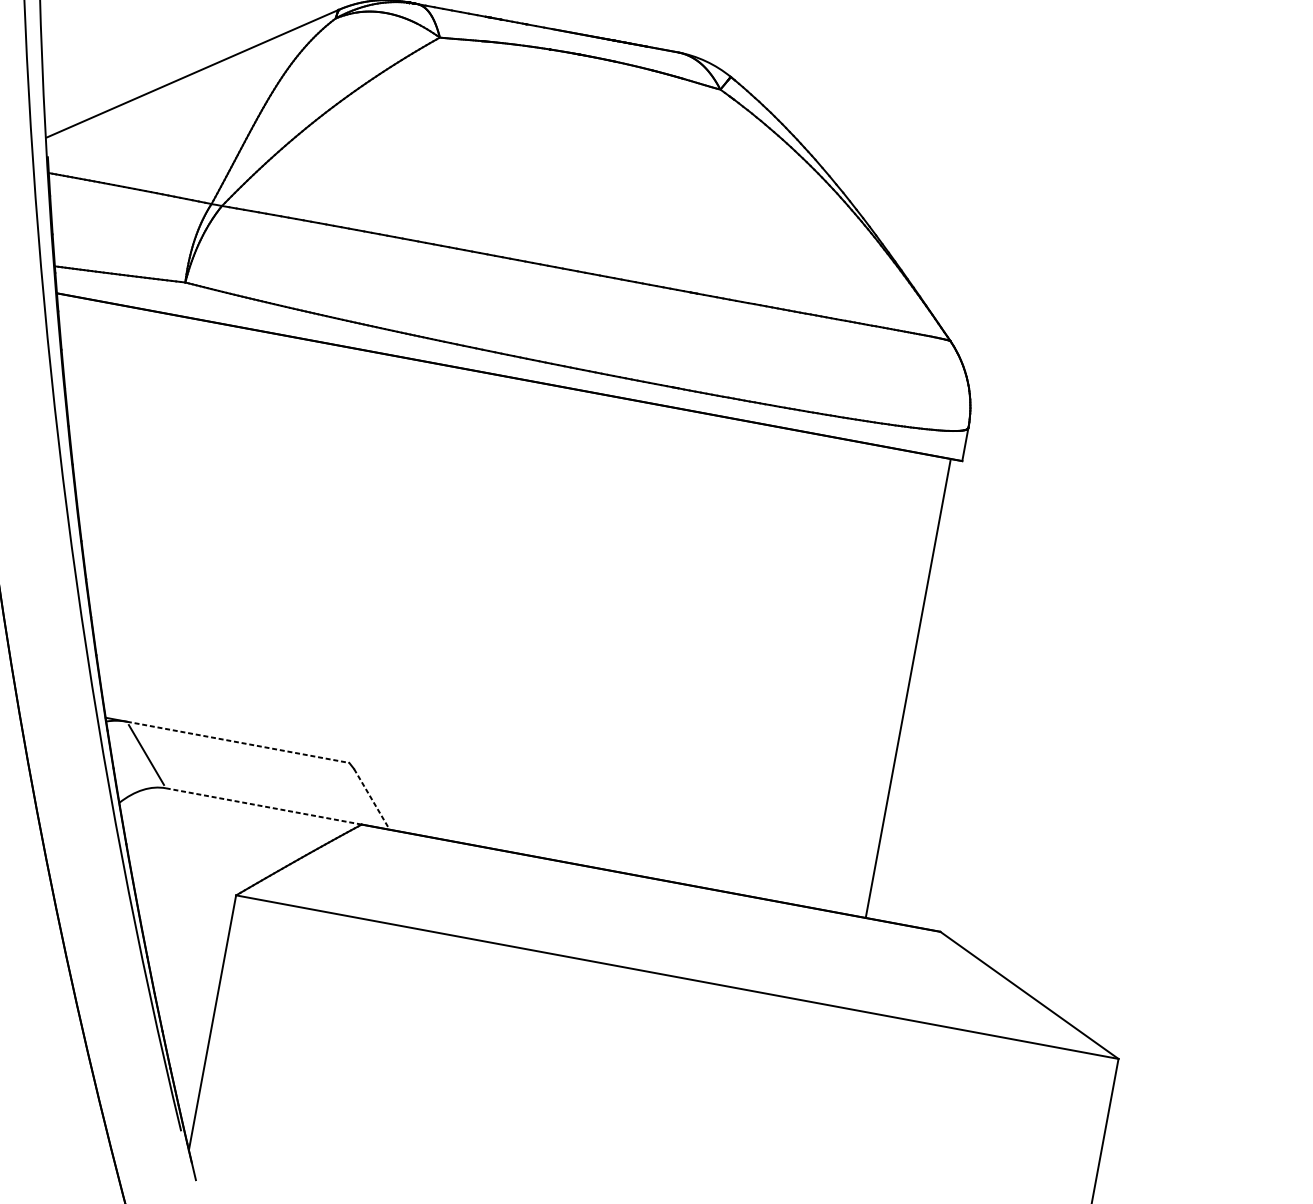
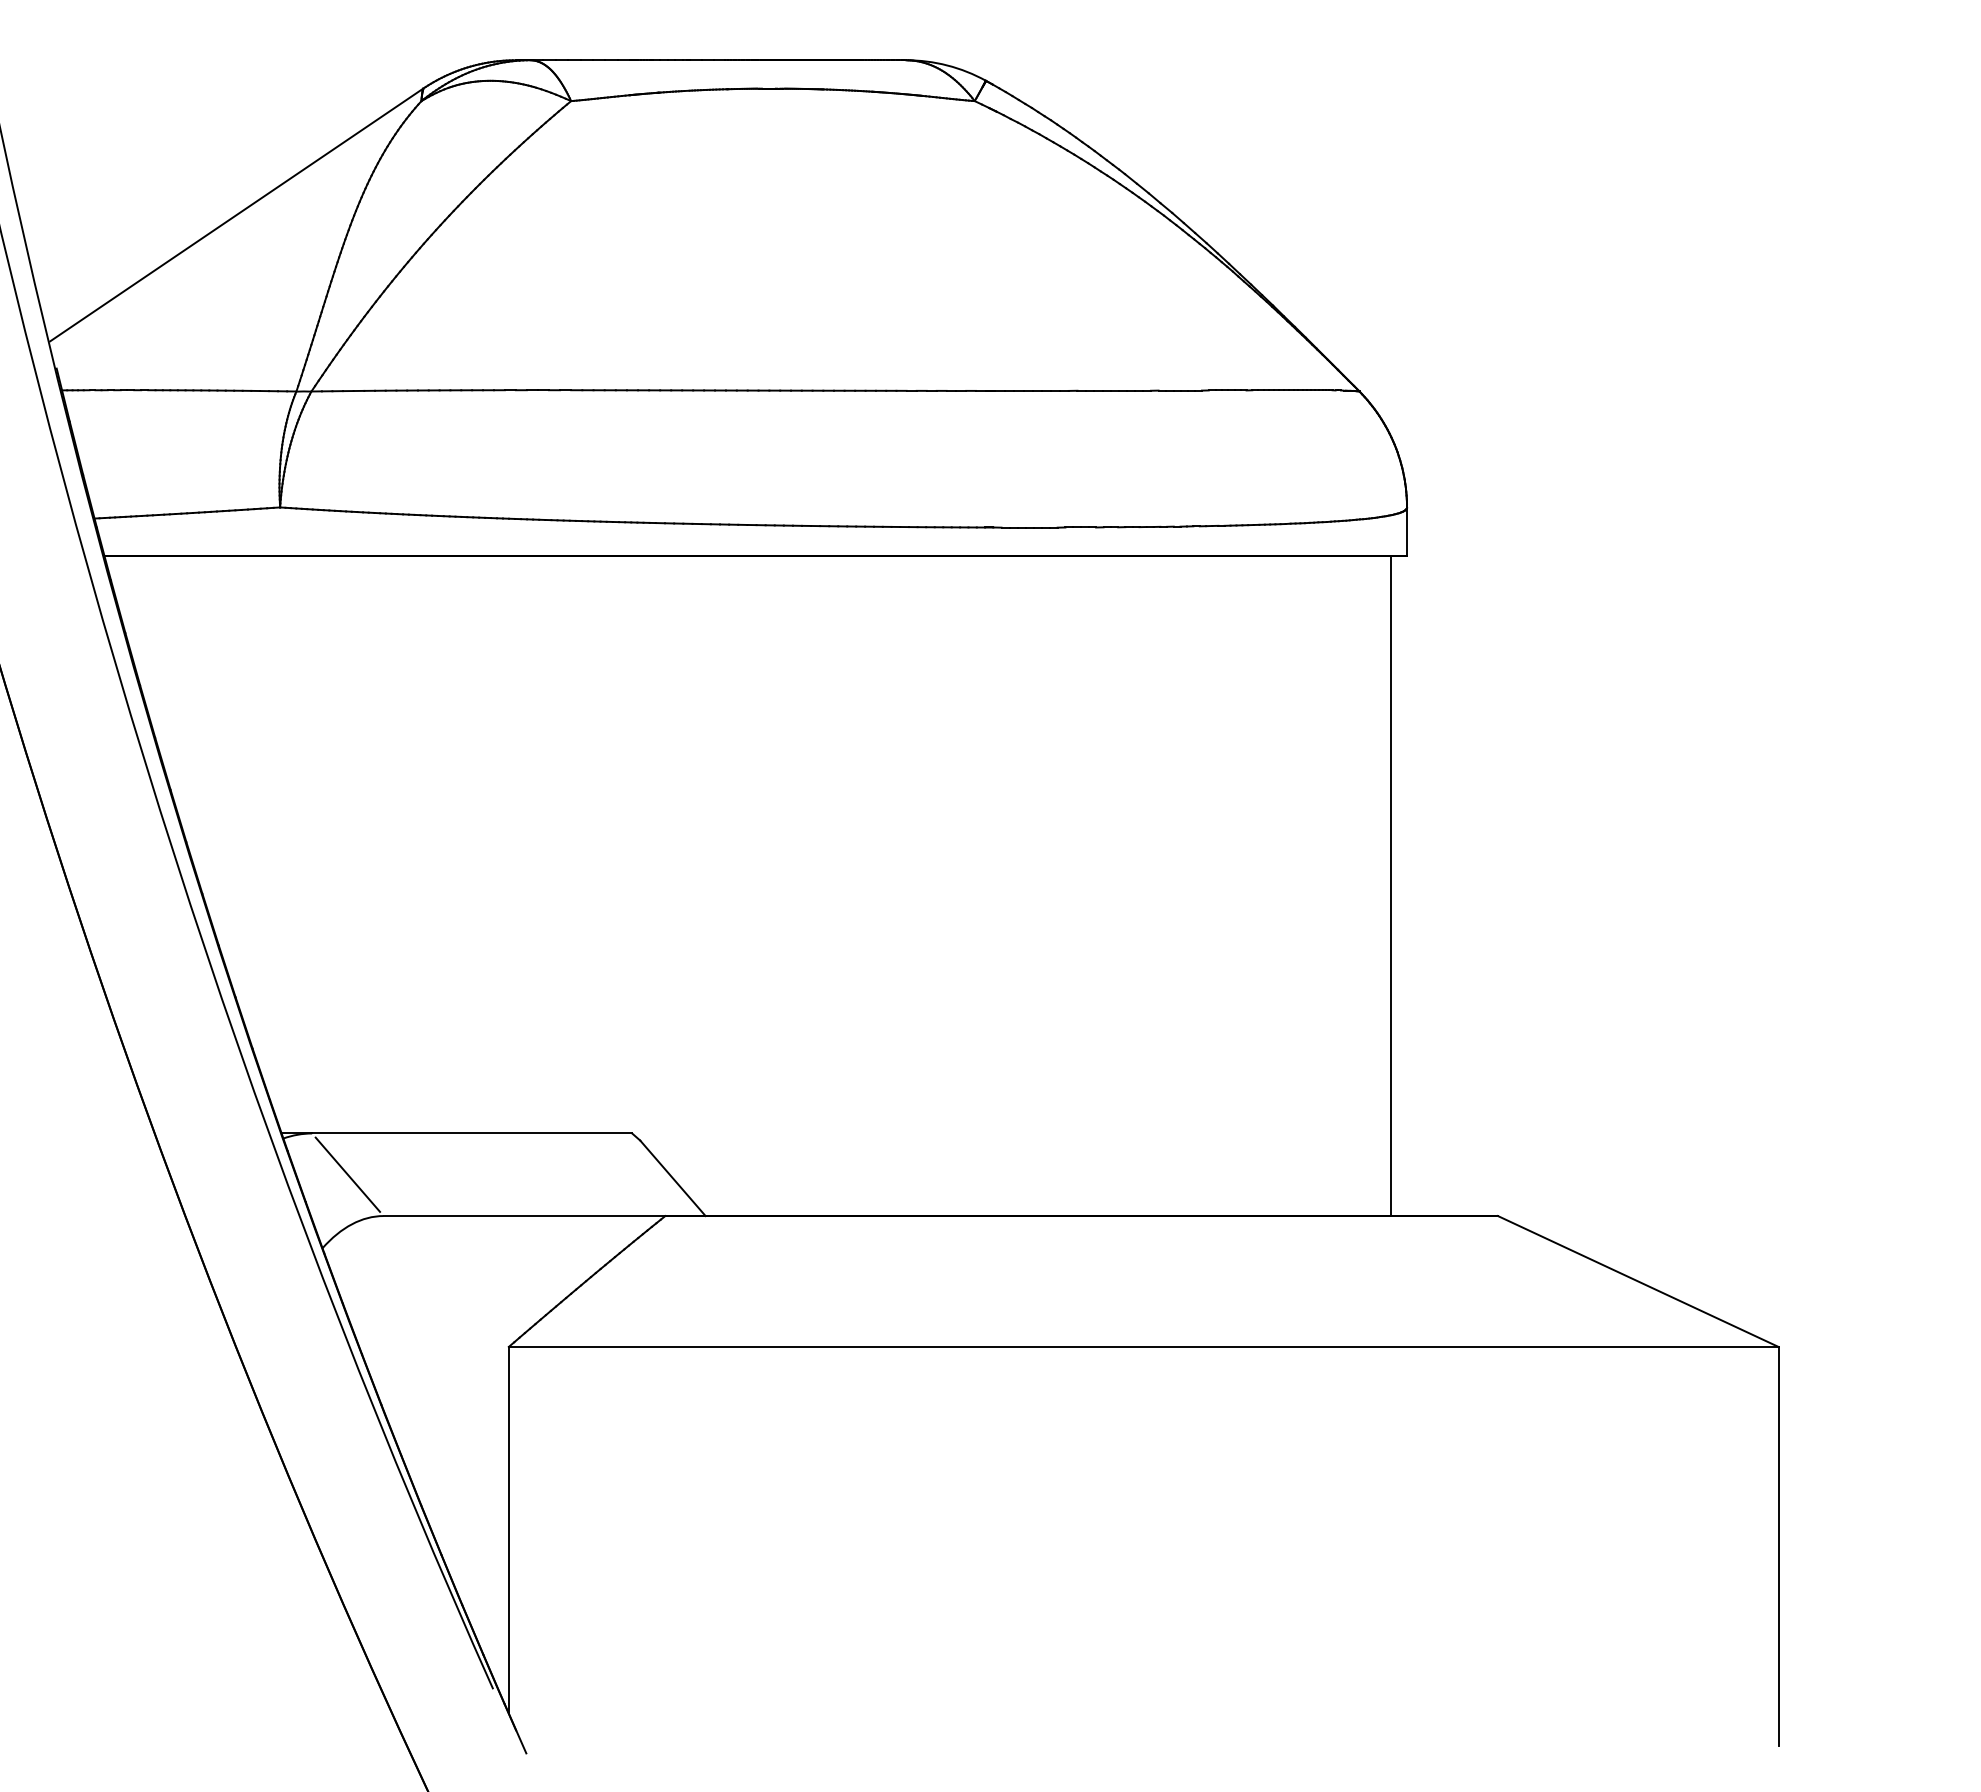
line: (238, 742) -> (472, 1133), dashed -> solid
line: (371, 799) -> (672, 1178), dashed -> solid
line: (263, 806) -> (524, 1216), dashed -> solid

